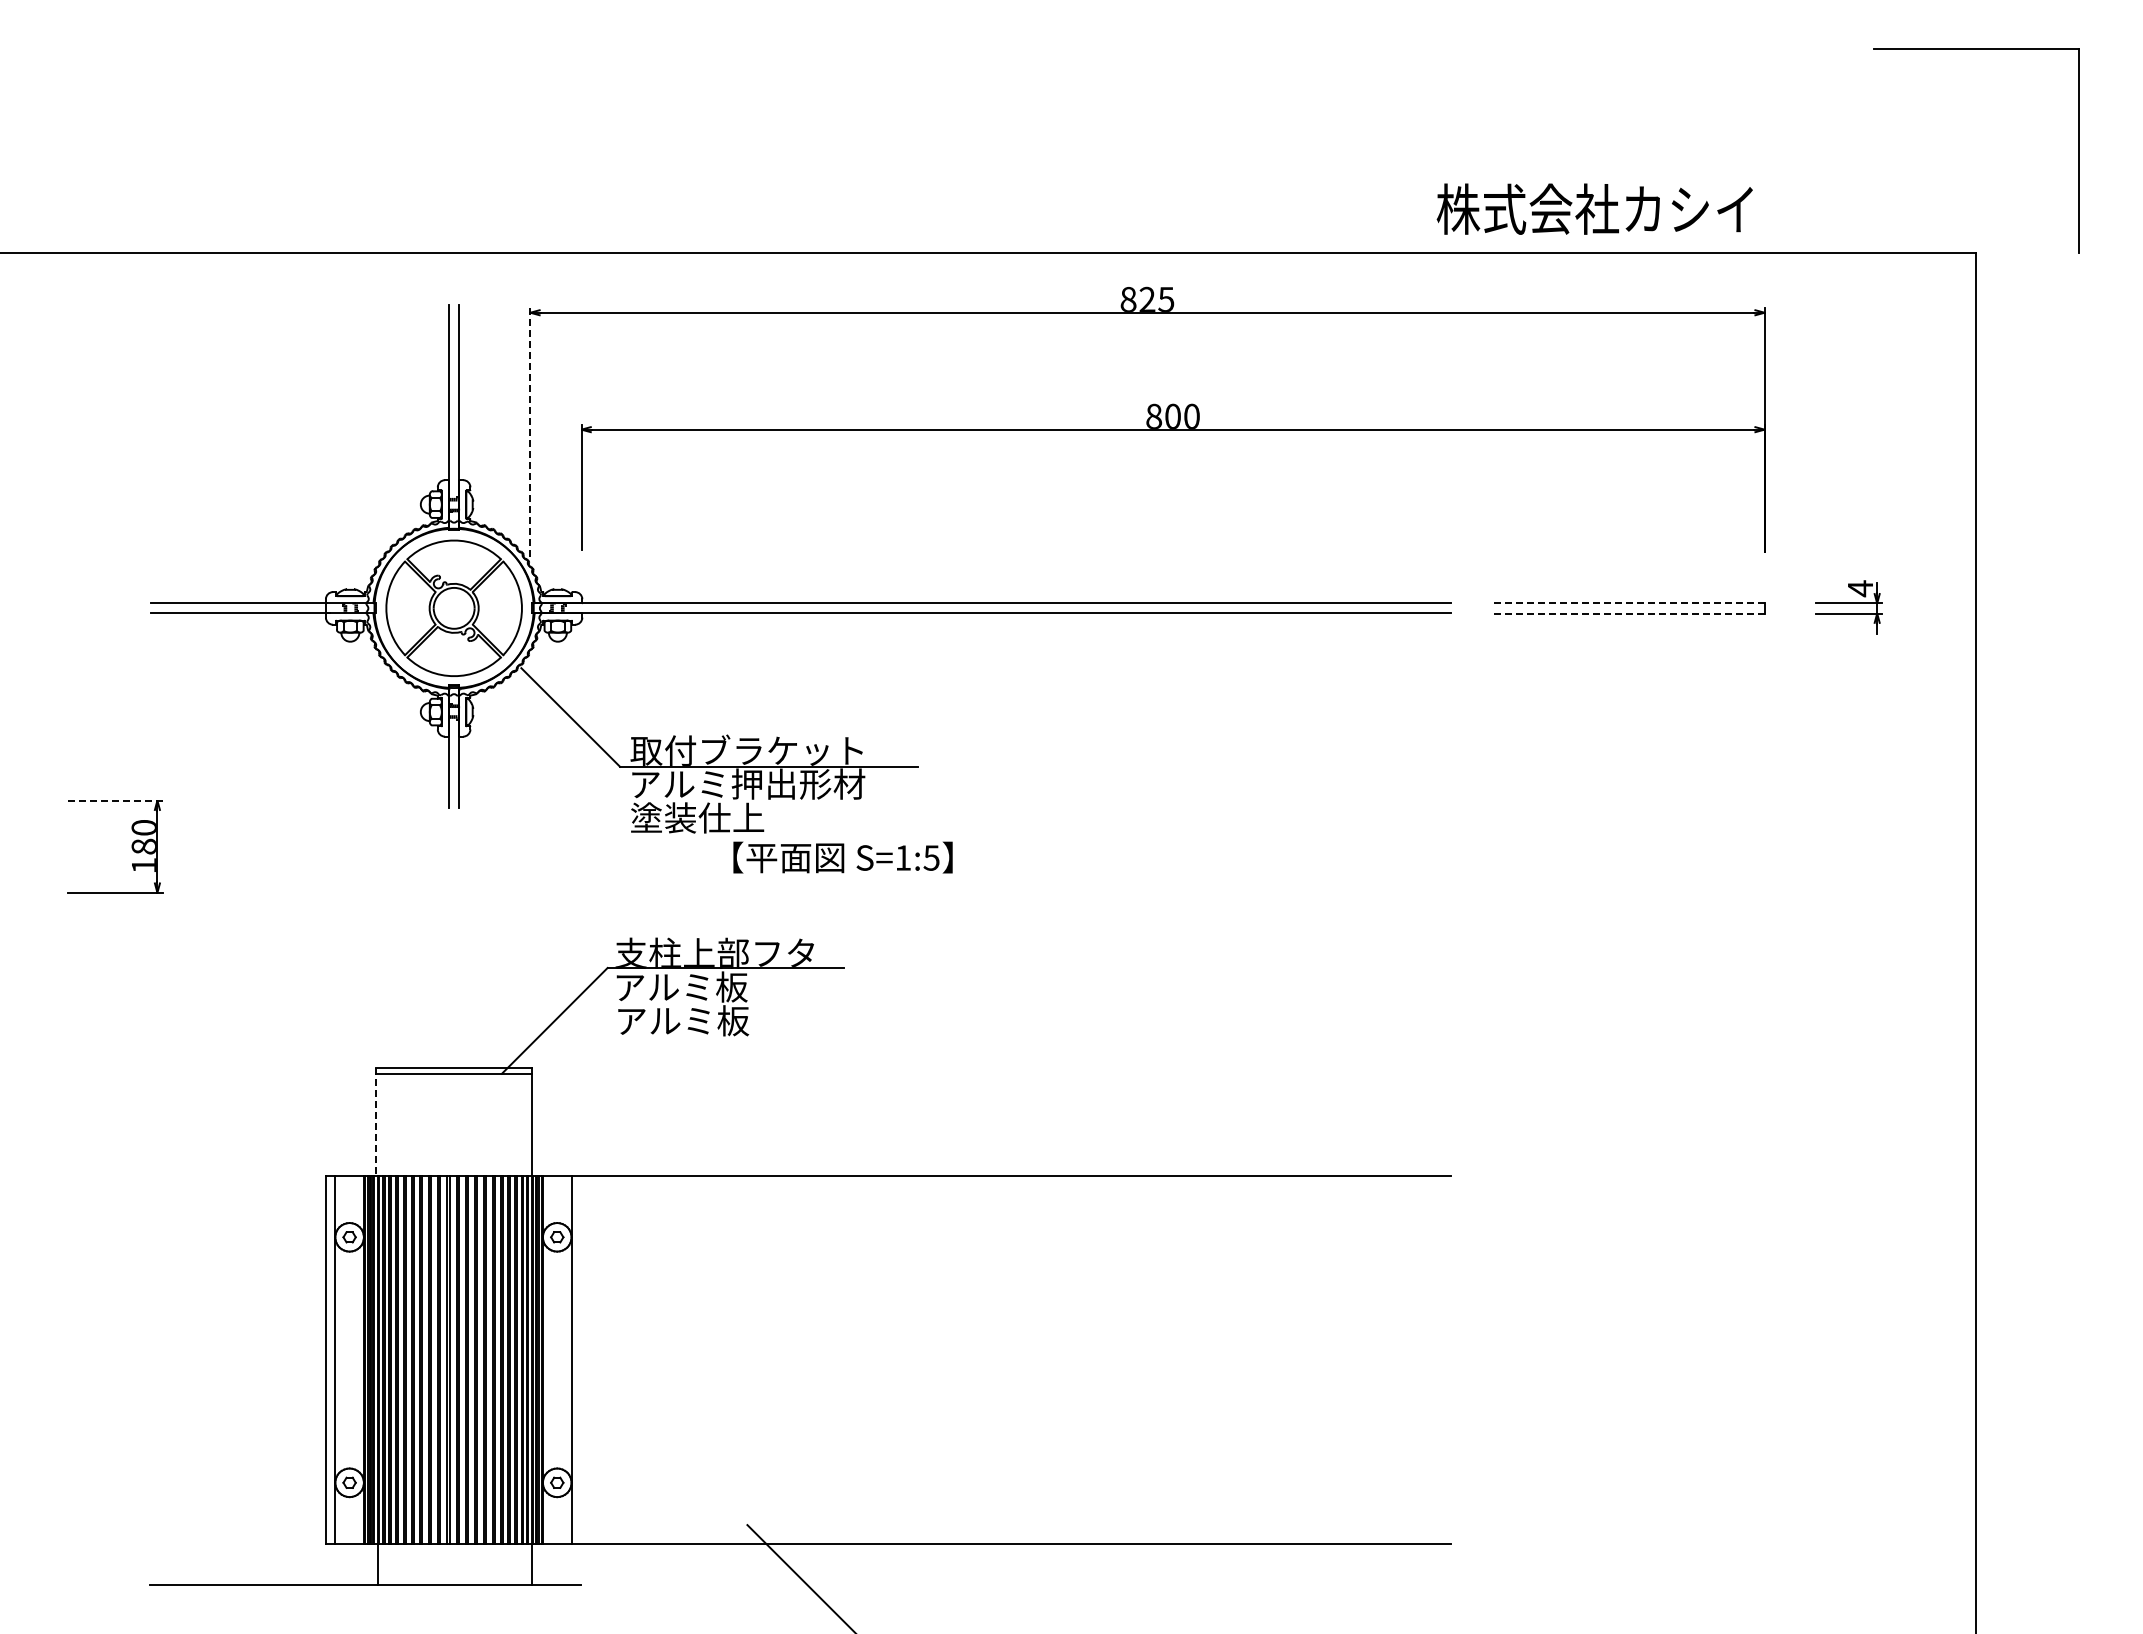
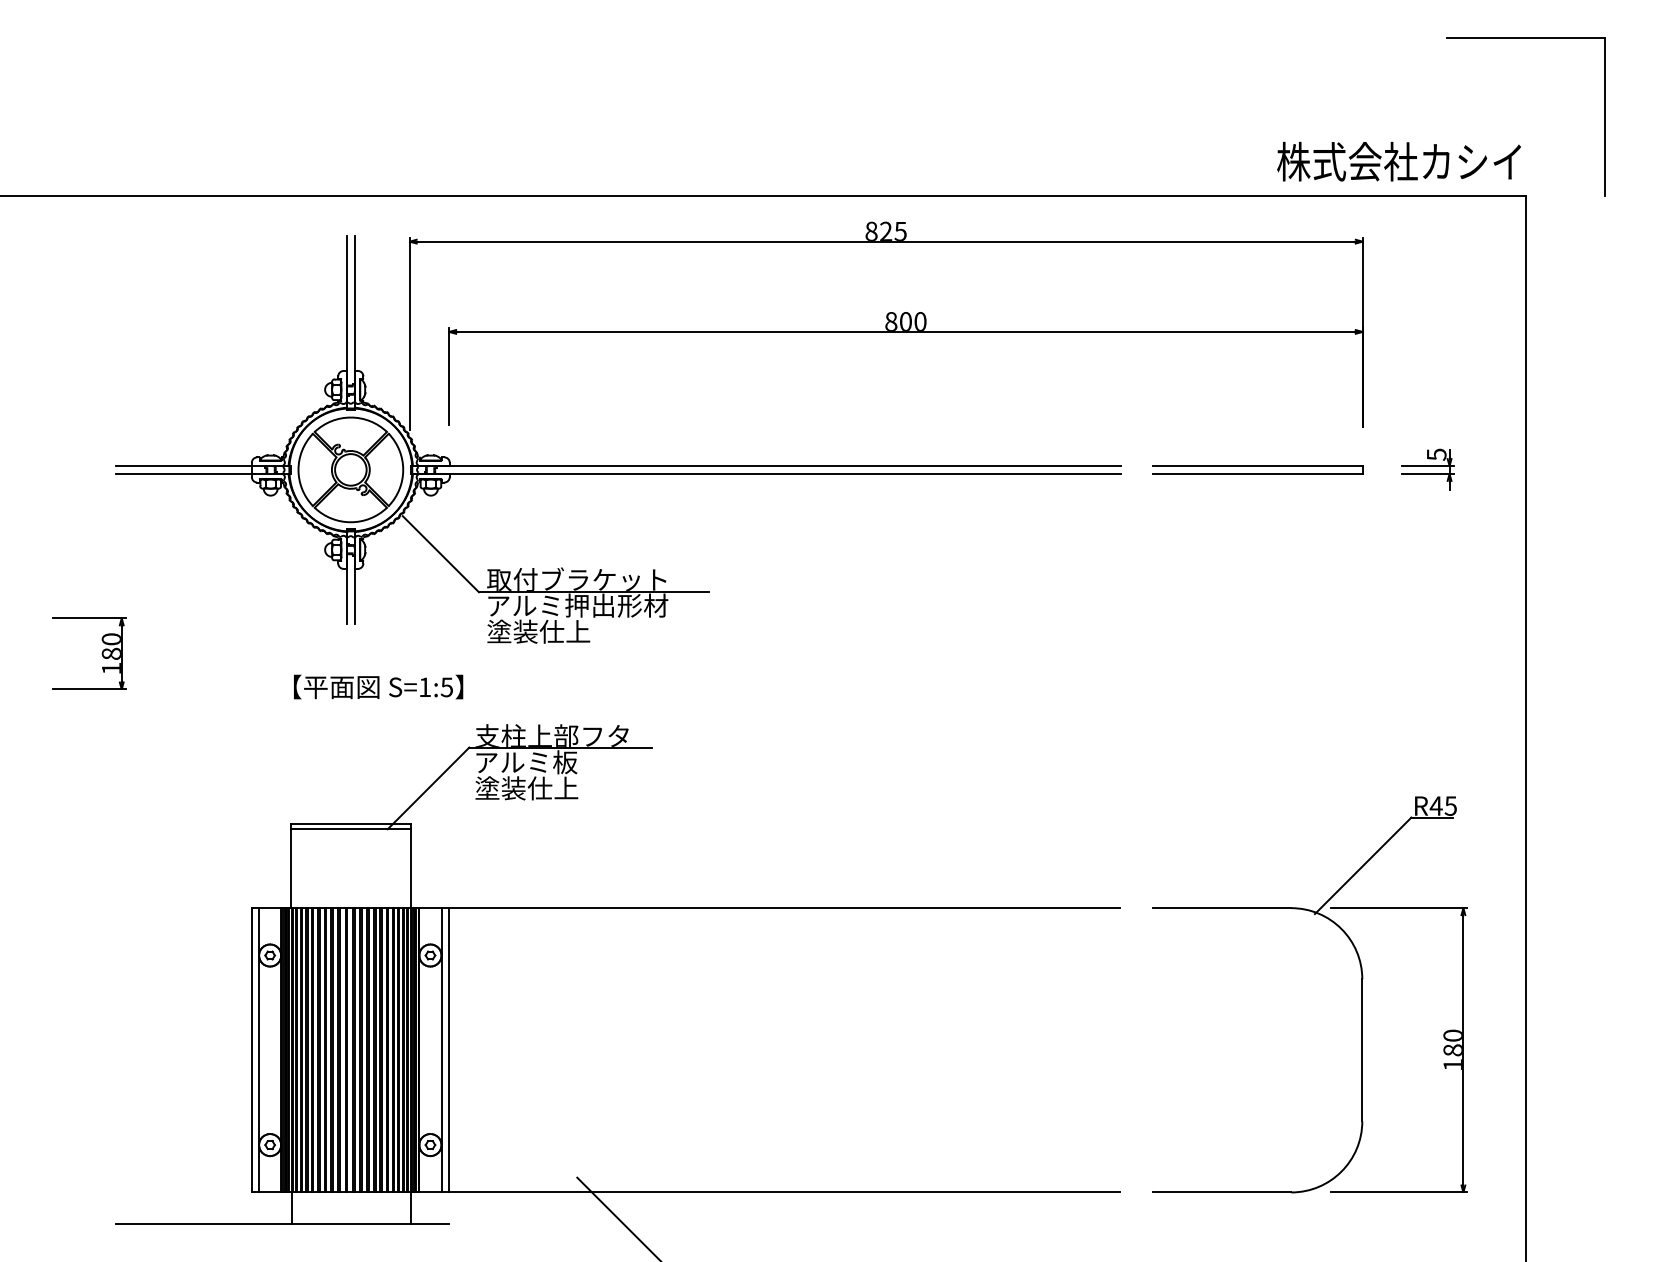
text: (1594, 208) -> (1398, 161), moved
line: (530, 432) -> (409, 334), dashed -> solid
text: (1860, 588) -> (1436, 454), 4 -> 5
line: (1629, 603) -> (1258, 466), dashed -> solid
line: (1629, 613) -> (1258, 473), dashed -> solid
line: (115, 800) -> (89, 618), dashed -> solid
text: (842, 857) -> (378, 686), moved
text: (682, 1020) -> (527, 788), アルミ板 -> 塗装仕上
line: (376, 1122) -> (290, 866), dashed -> solid
part: (1763, 1288) -> (1361, 995), added
line: (581, 1360) -> (449, 1050), added

